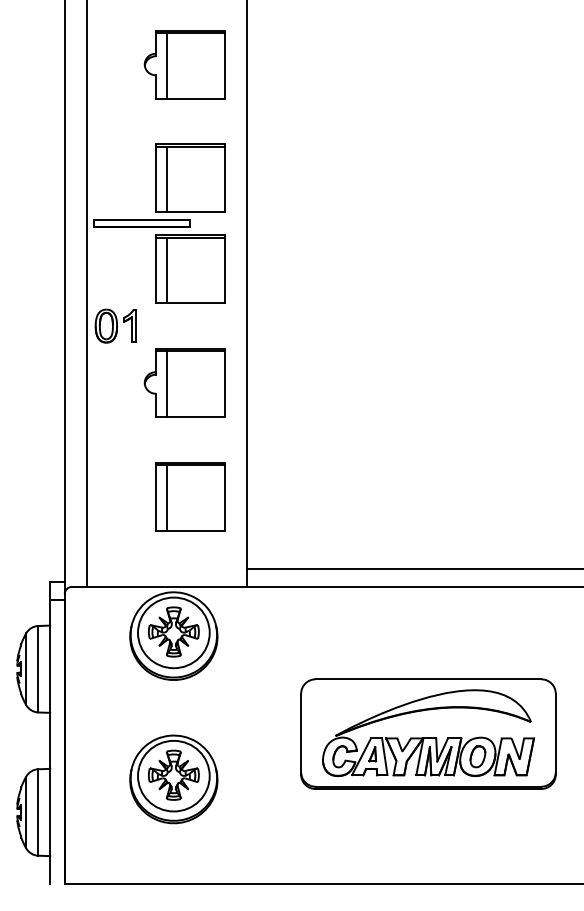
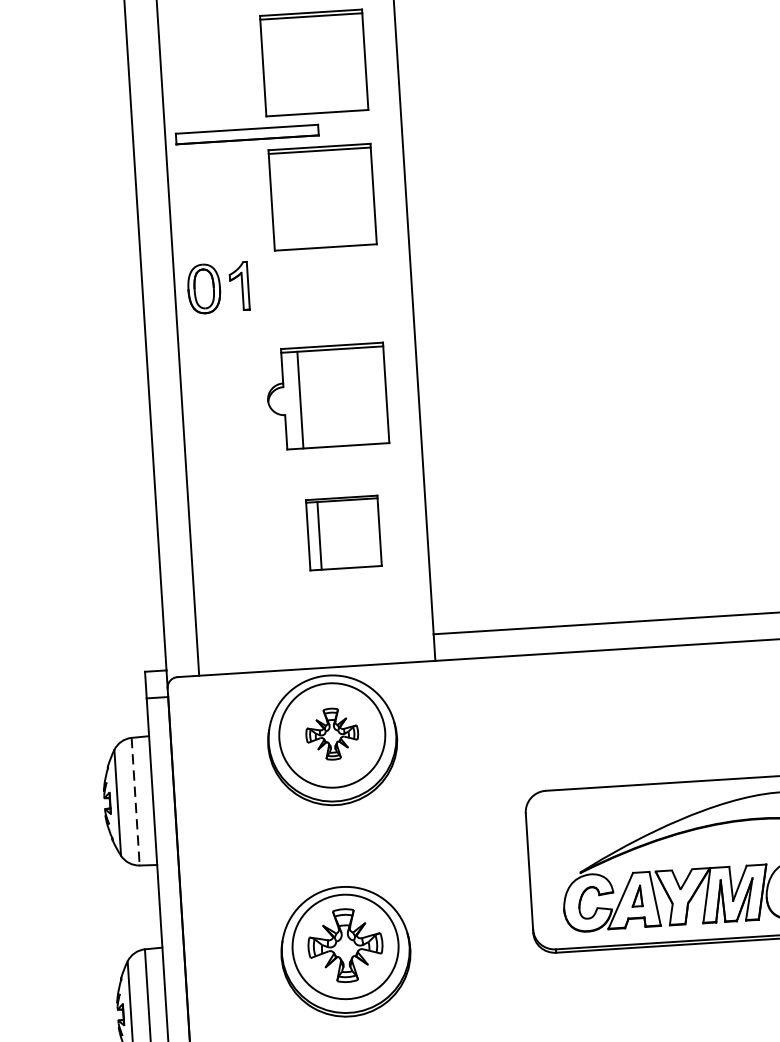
line: (166, 179) -> (279, 67), removed
line: (166, 270) -> (287, 201), removed
part: (184, 382) -> (326, 395), moved
part: (190, 496) -> (344, 532), size x0.7
part: (173, 631) -> (331, 733), size x0.7
line: (38, 669) -> (135, 802), solid -> dashed

